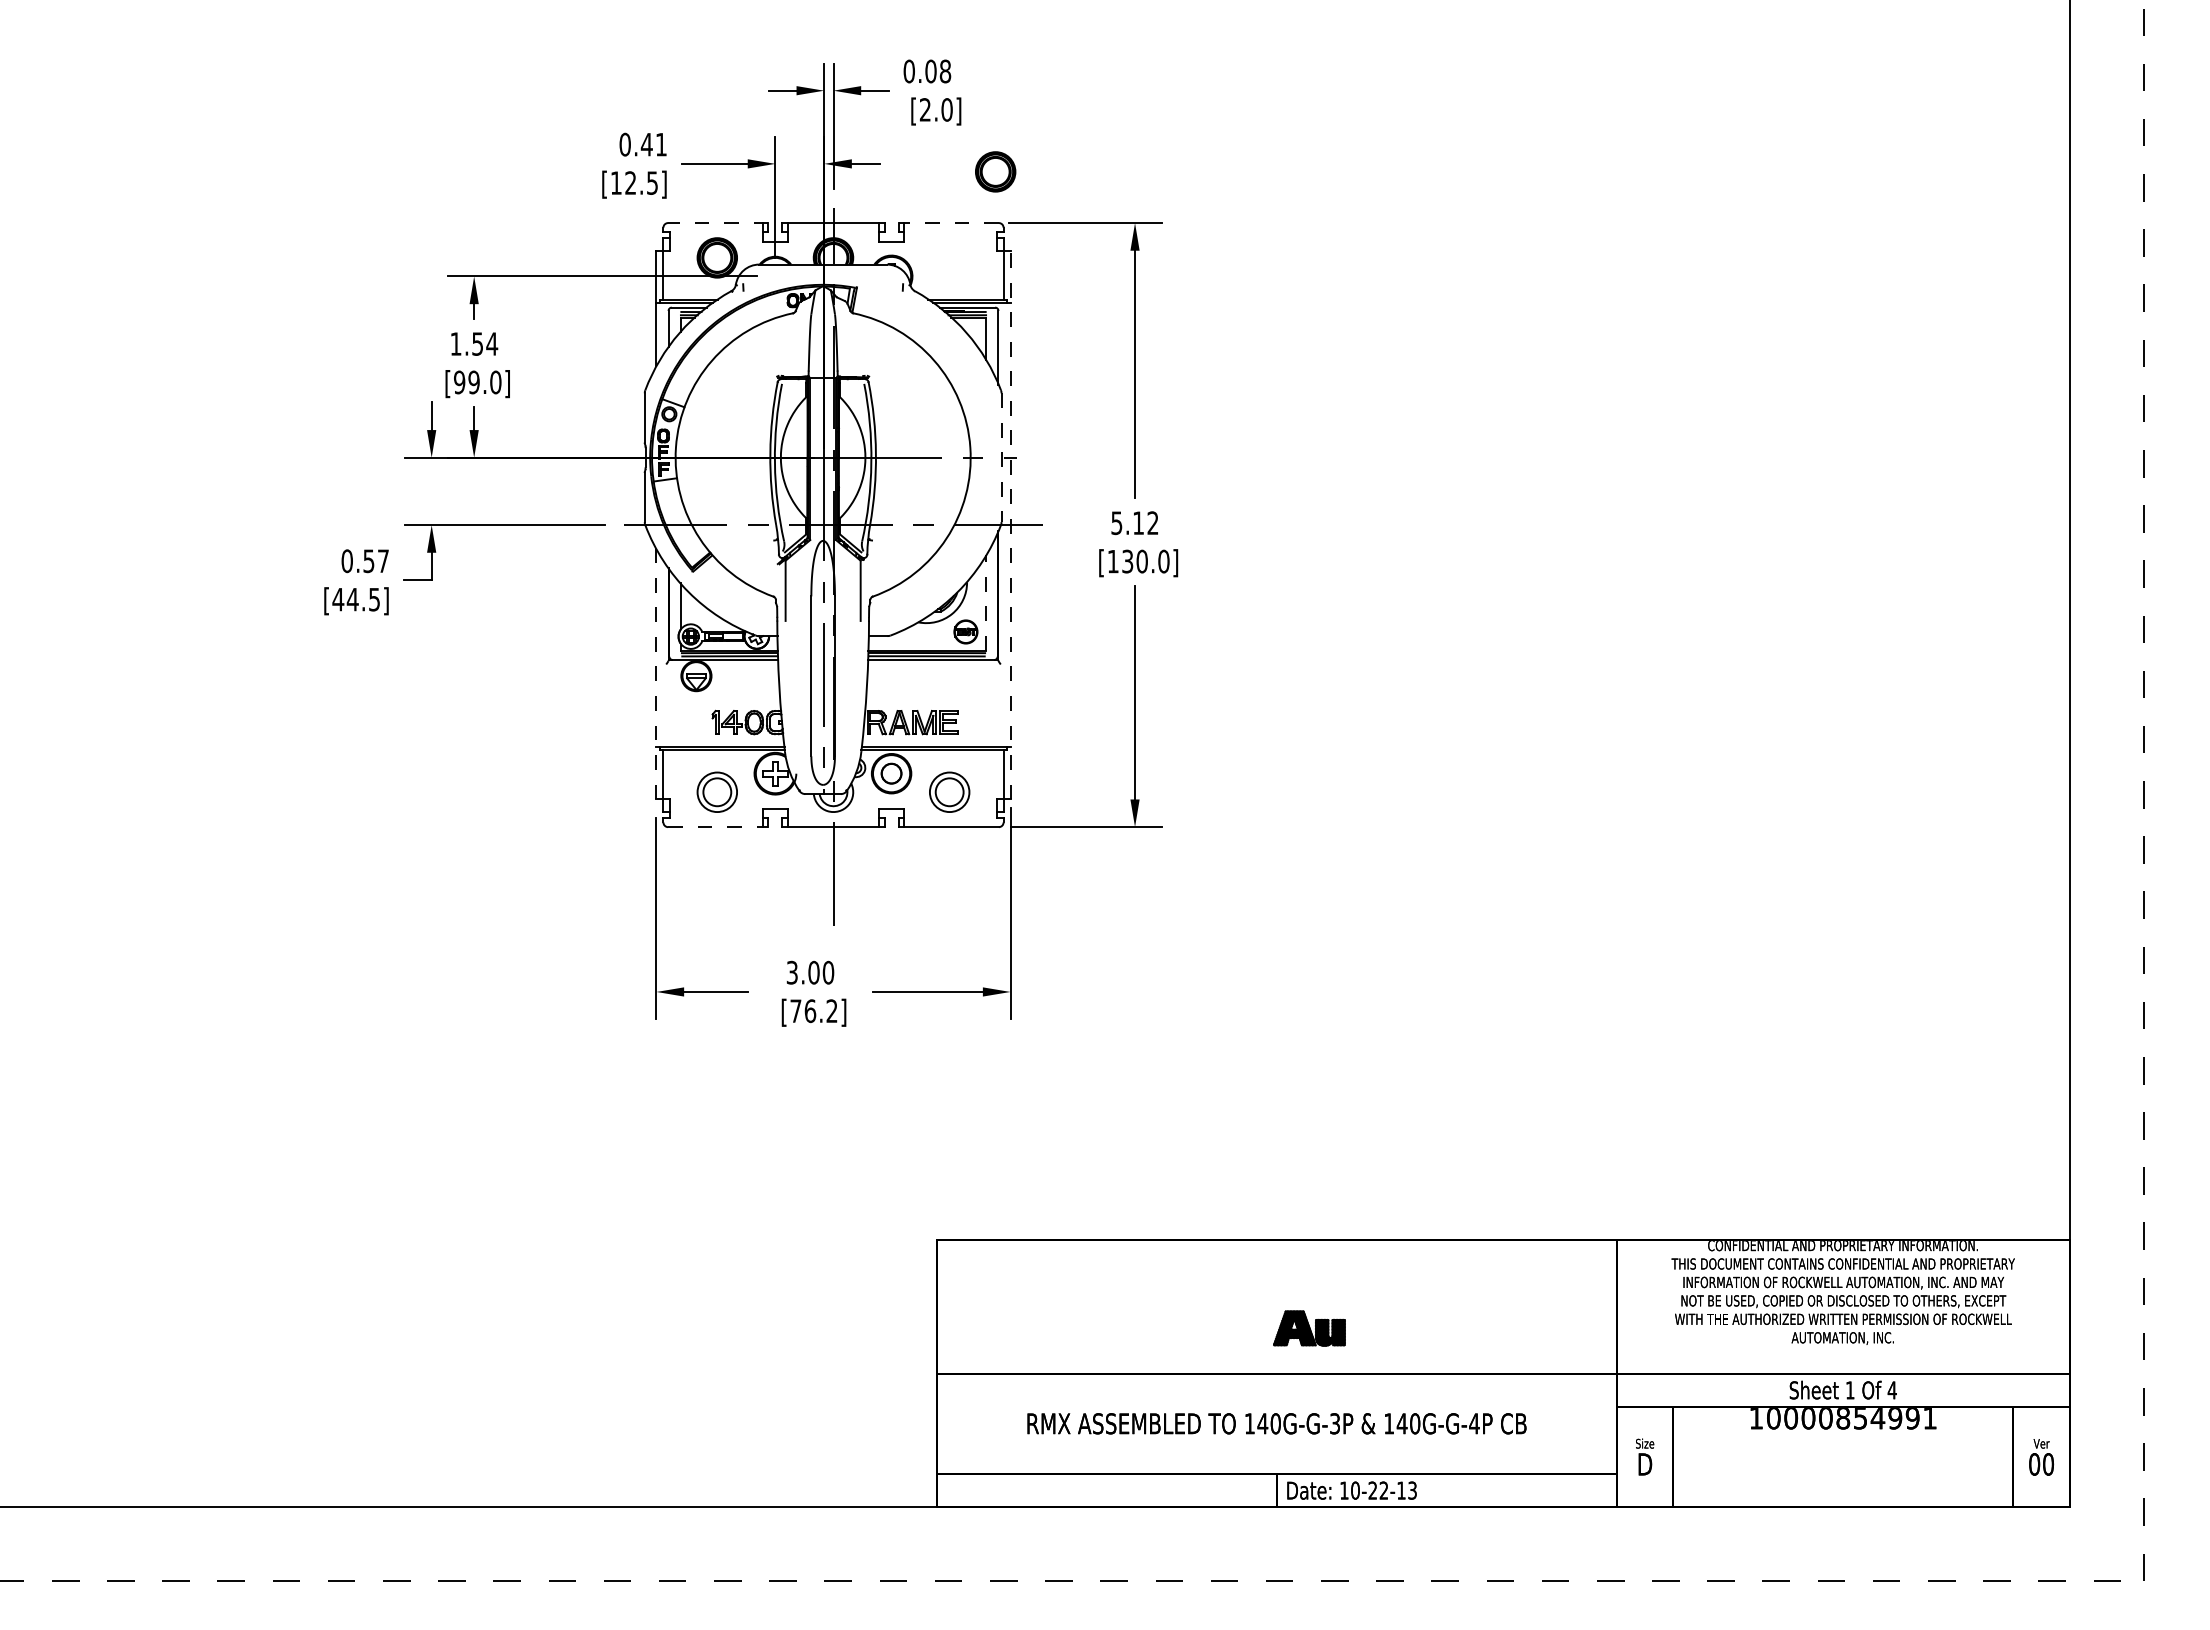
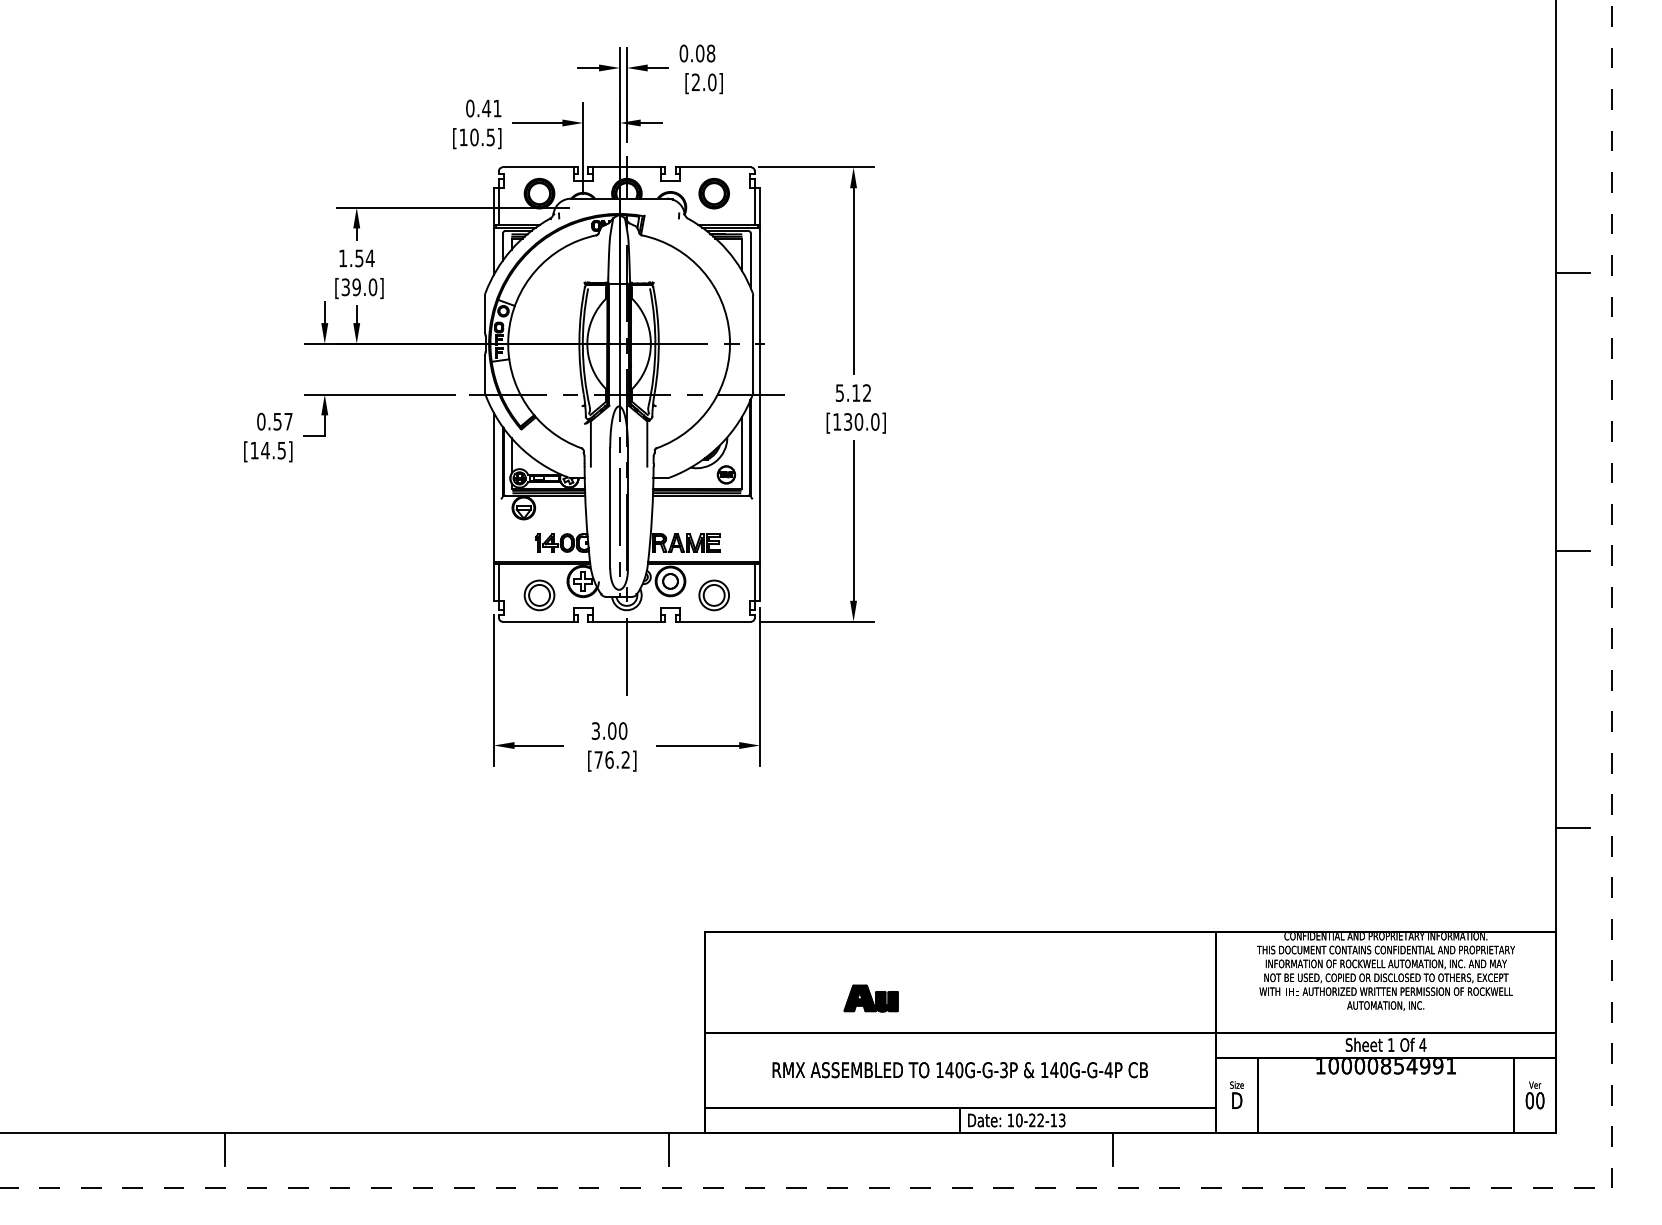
part: (995, 171) -> (714, 193), moved
text: (630, 182) -> (474, 136), [12.5] -> [10.5]
line: (717, 223) -> (539, 167), dashed -> solid
line: (948, 223) -> (713, 167), dashed -> solid
line: (2091, 363) -> (1572, 273), added
text: (459, 382) -> (345, 287), [99.0] -> [39.0]
line: (1001, 458) -> (753, 344), dashed -> solid
line: (1010, 524) -> (759, 394), dashed -> solid
text: (338, 599) -> (254, 450), [44.5] -> [14.5]
line: (986, 602) -> (741, 452), dashed -> solid
line: (656, 673) -> (493, 506), dashed -> solid
line: (2091, 732) -> (1572, 550), added
line: (718, 827) -> (540, 621), dashed -> solid
line: (2091, 1101) -> (1572, 827), added
part: (1309, 1328) -> (871, 998), moved
line: (299, 1529) -> (225, 1149), added
line: (889, 1529) -> (668, 1149), added
line: (1479, 1529) -> (1112, 1149), added

